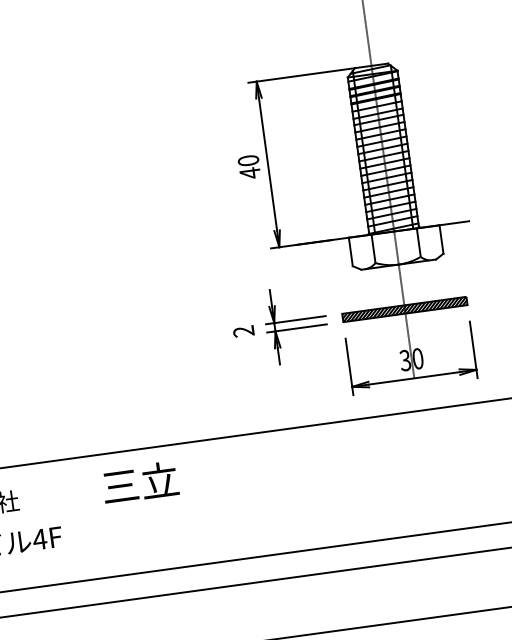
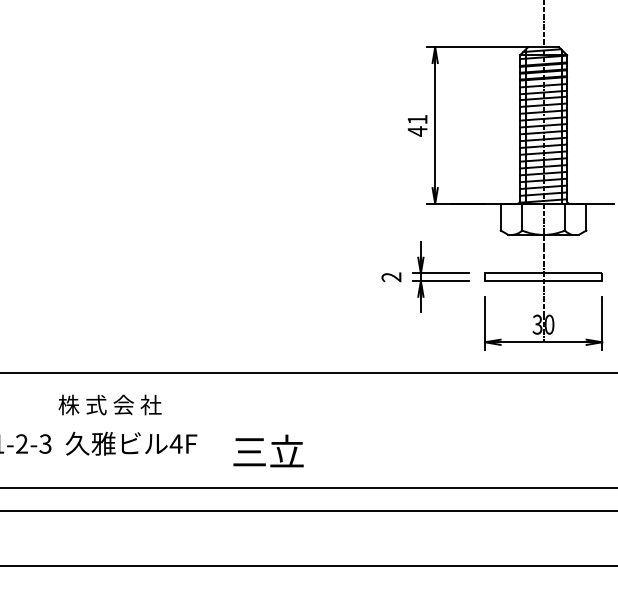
text: (248, 160) -> (417, 119), 40 -> 41
hatch: (404, 309) -> (543, 277), removed
text: (140, 481) -> (268, 450), moved

